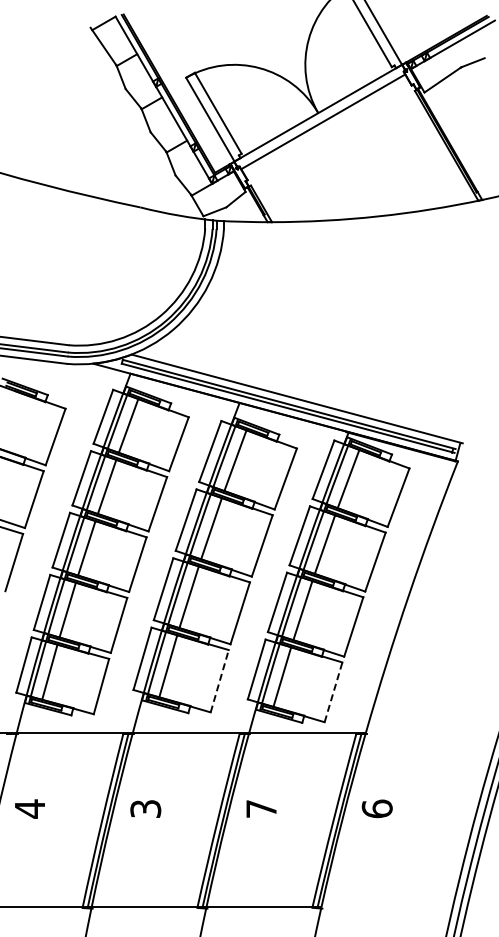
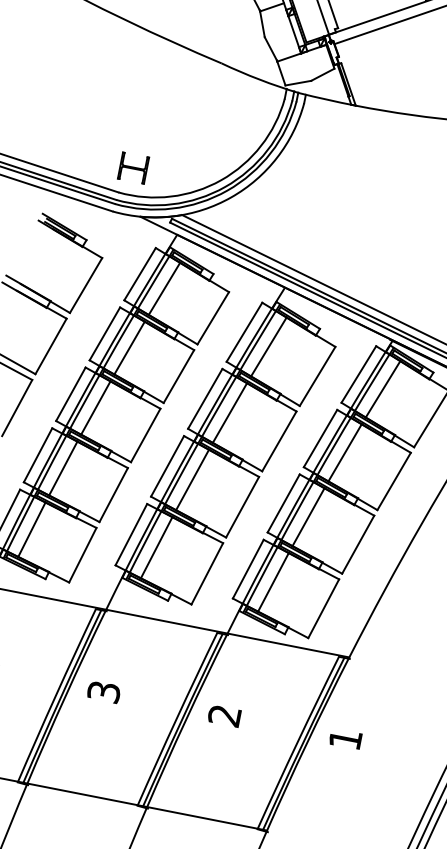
part: (78, 320) -> (133, 168), added
line: (219, 680) -> (207, 573), dashed -> solid
line: (333, 691) -> (323, 607), dashed -> solid
text: (261, 808) -> (224, 715), 7 -> 2
text: (376, 808) -> (344, 738), 6 -> 1

